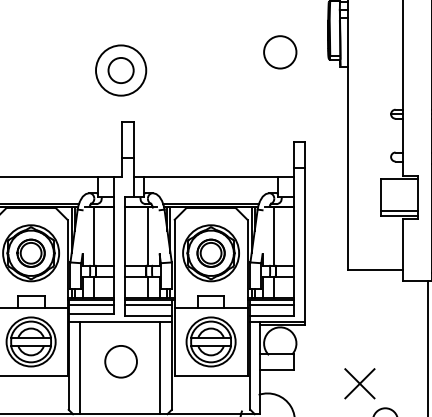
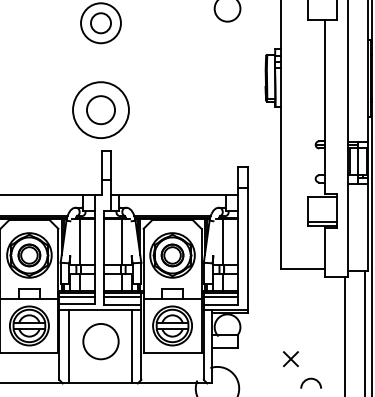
circle: (280, 52) -> (227, 95), removed
part: (120, 69) -> (100, 109), size x1.4
circle: (120, 361) -> (100, 341), size x1.4
part: (359, 382) -> (290, 358), size x0.6

